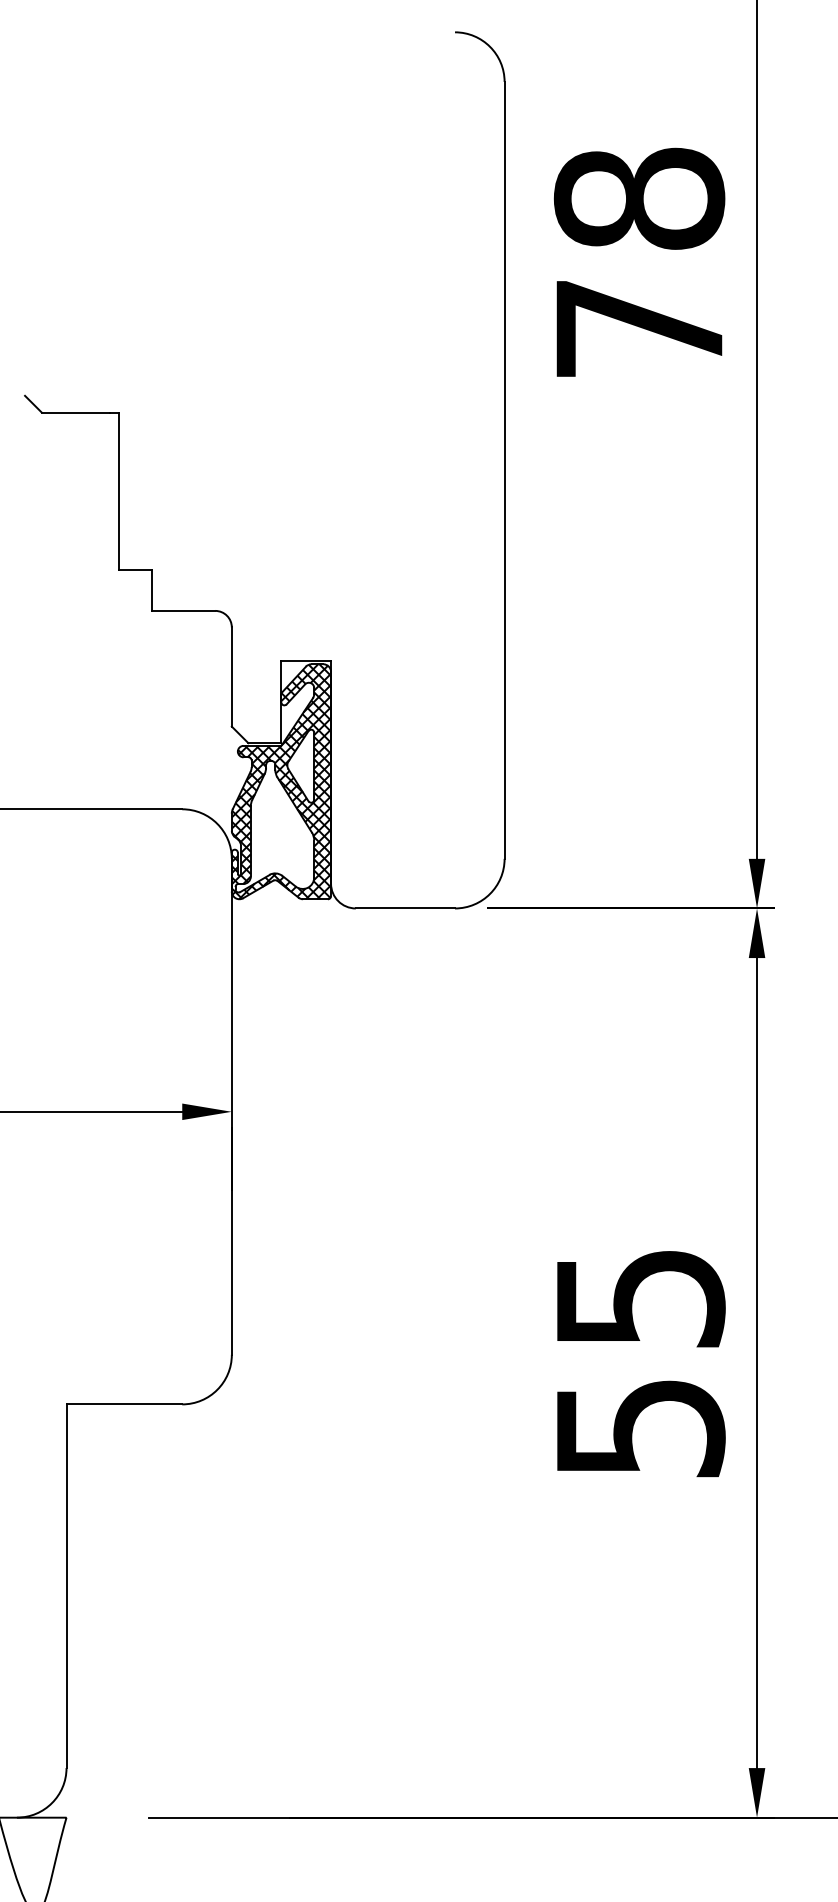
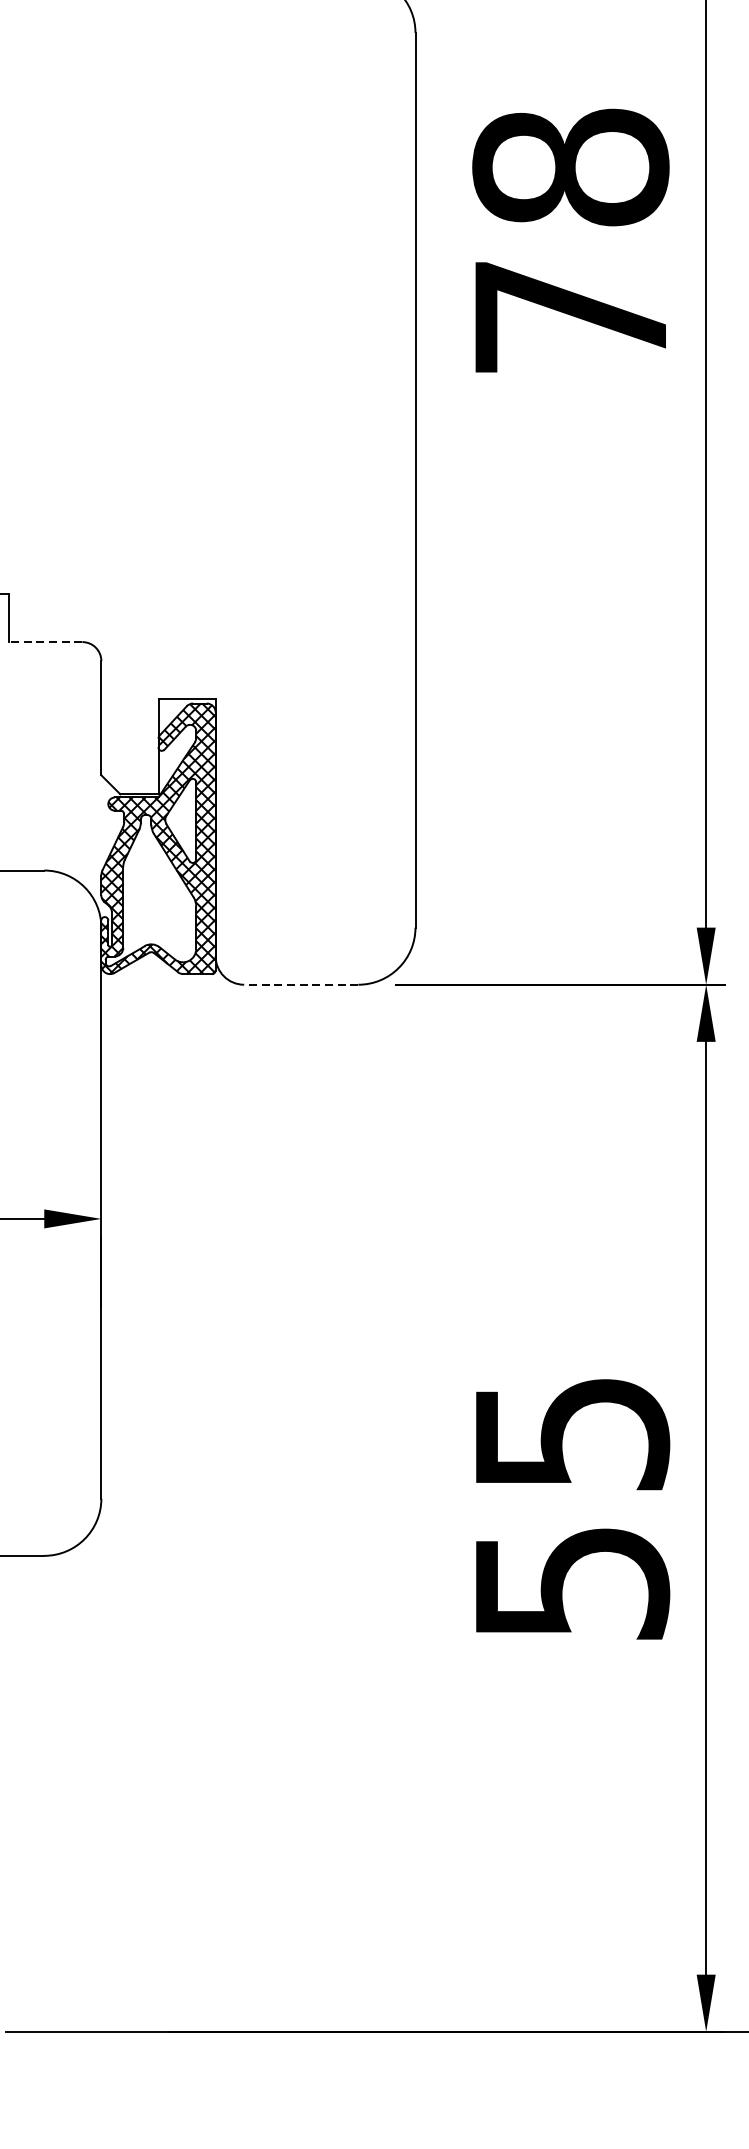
line: (183, 610) -> (45, 641), solid -> dashed
line: (405, 908) -> (301, 984), solid -> dashed

